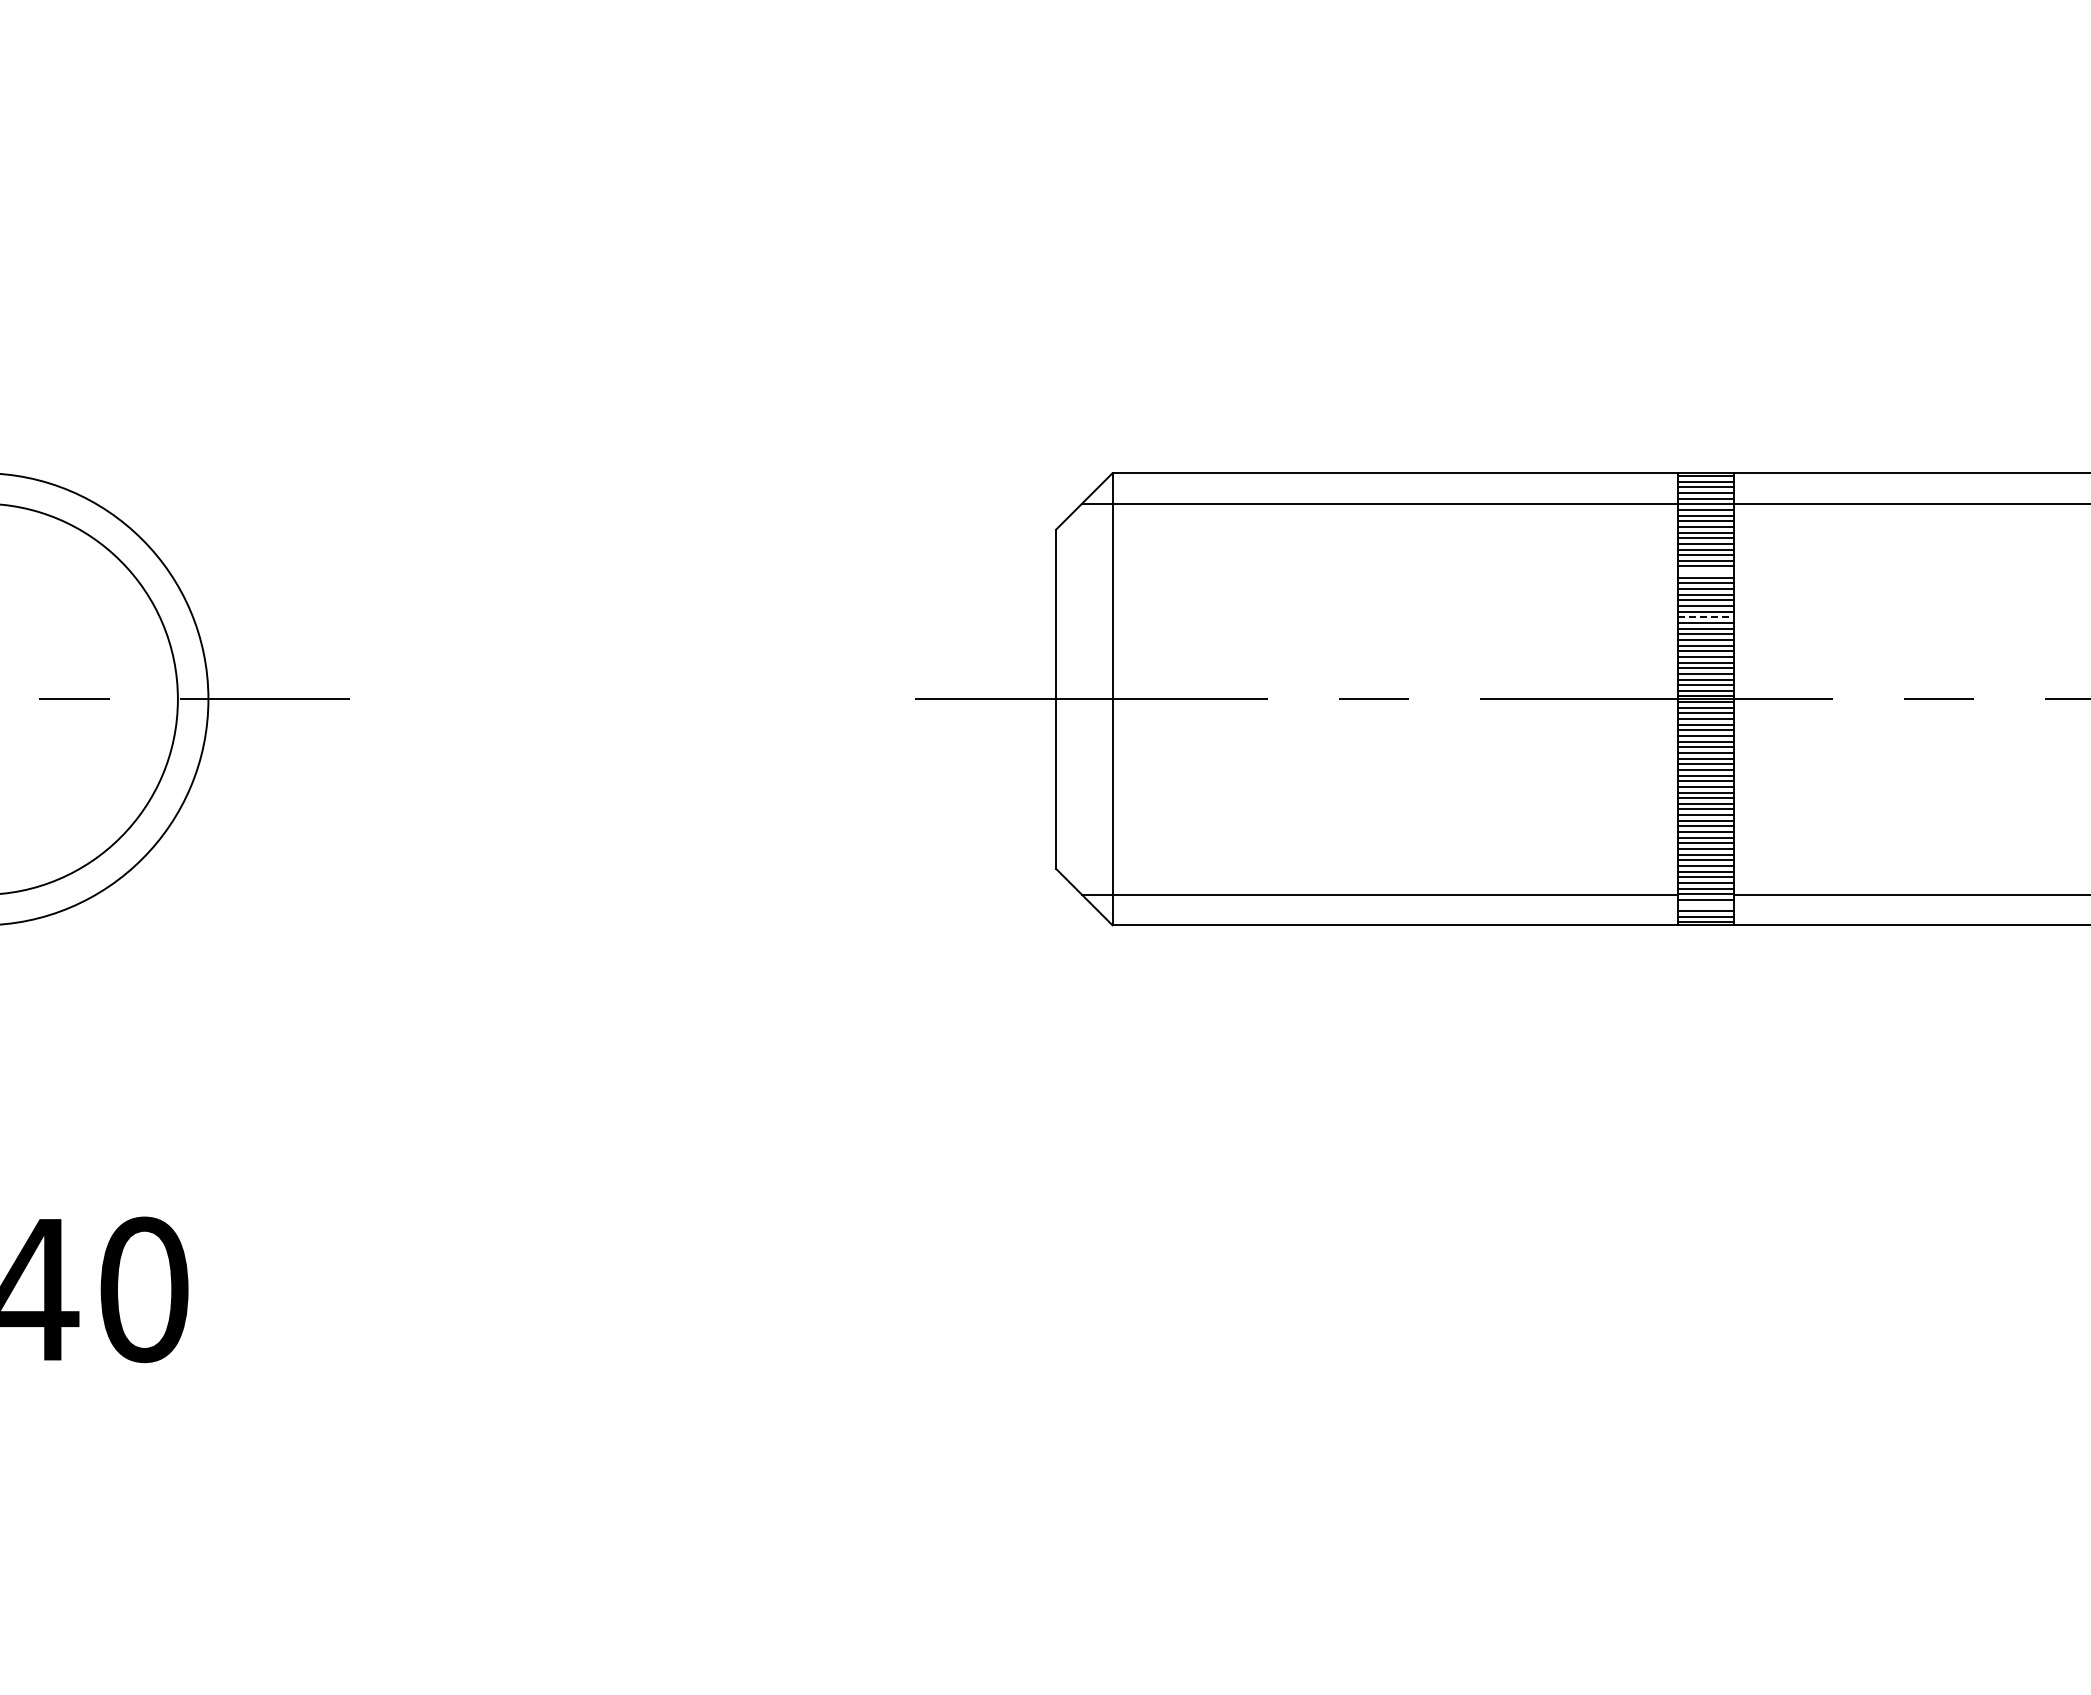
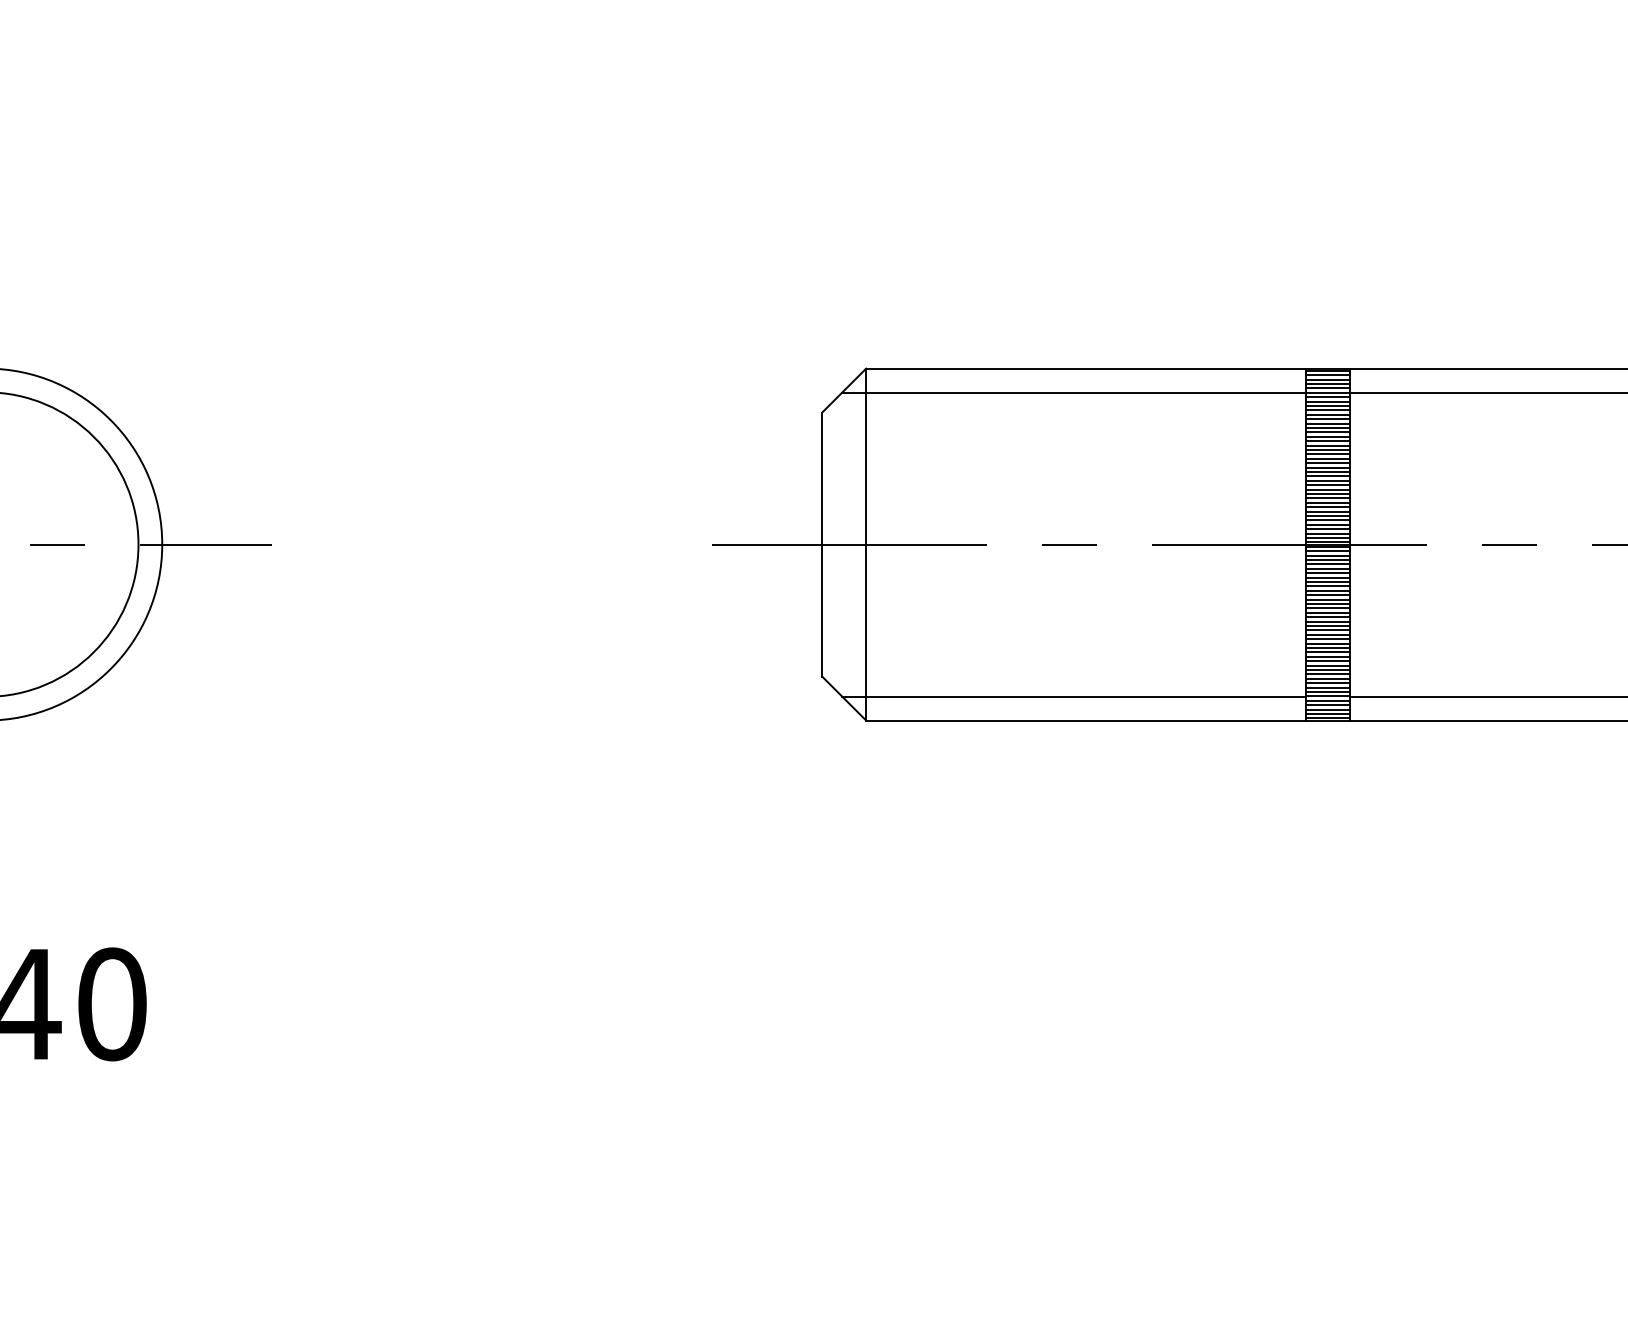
line: (1705, 572) -> (1327, 445), added
line: (1706, 617) -> (1328, 480), dashed -> solid
line: (1705, 905) -> (1327, 705), added

